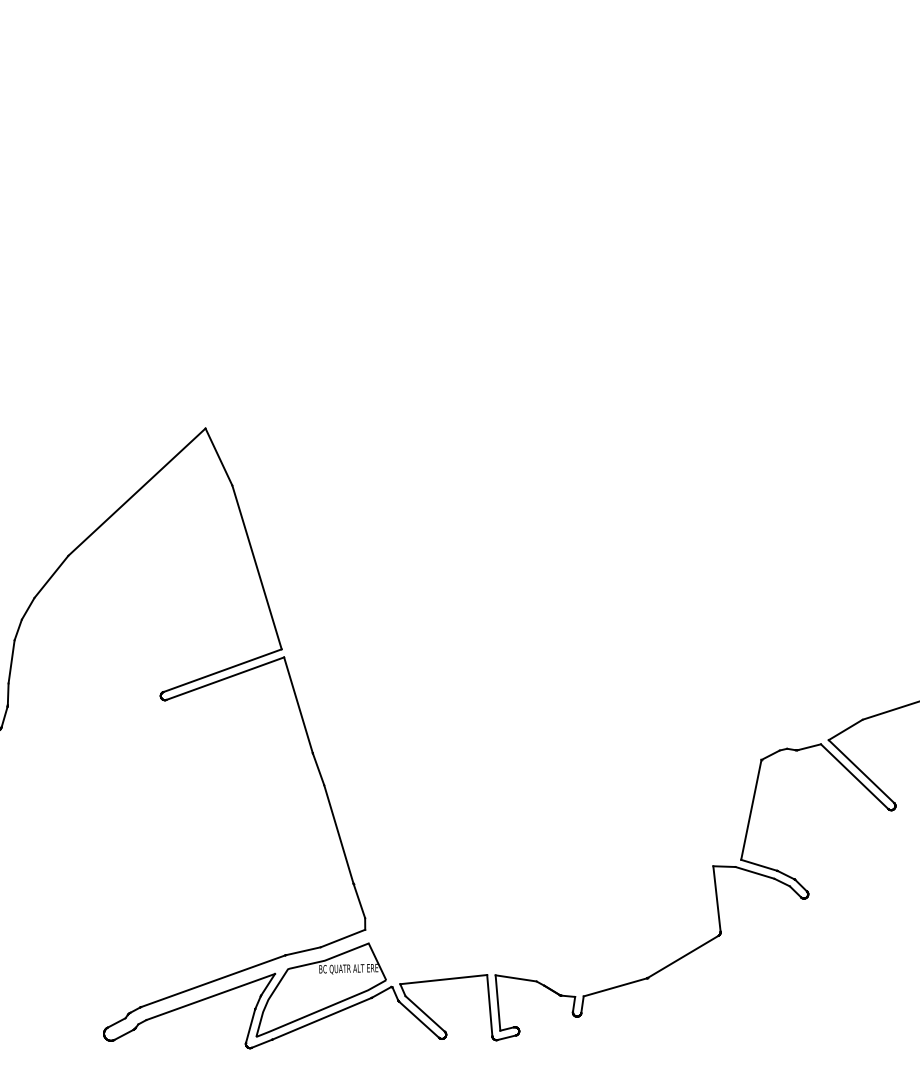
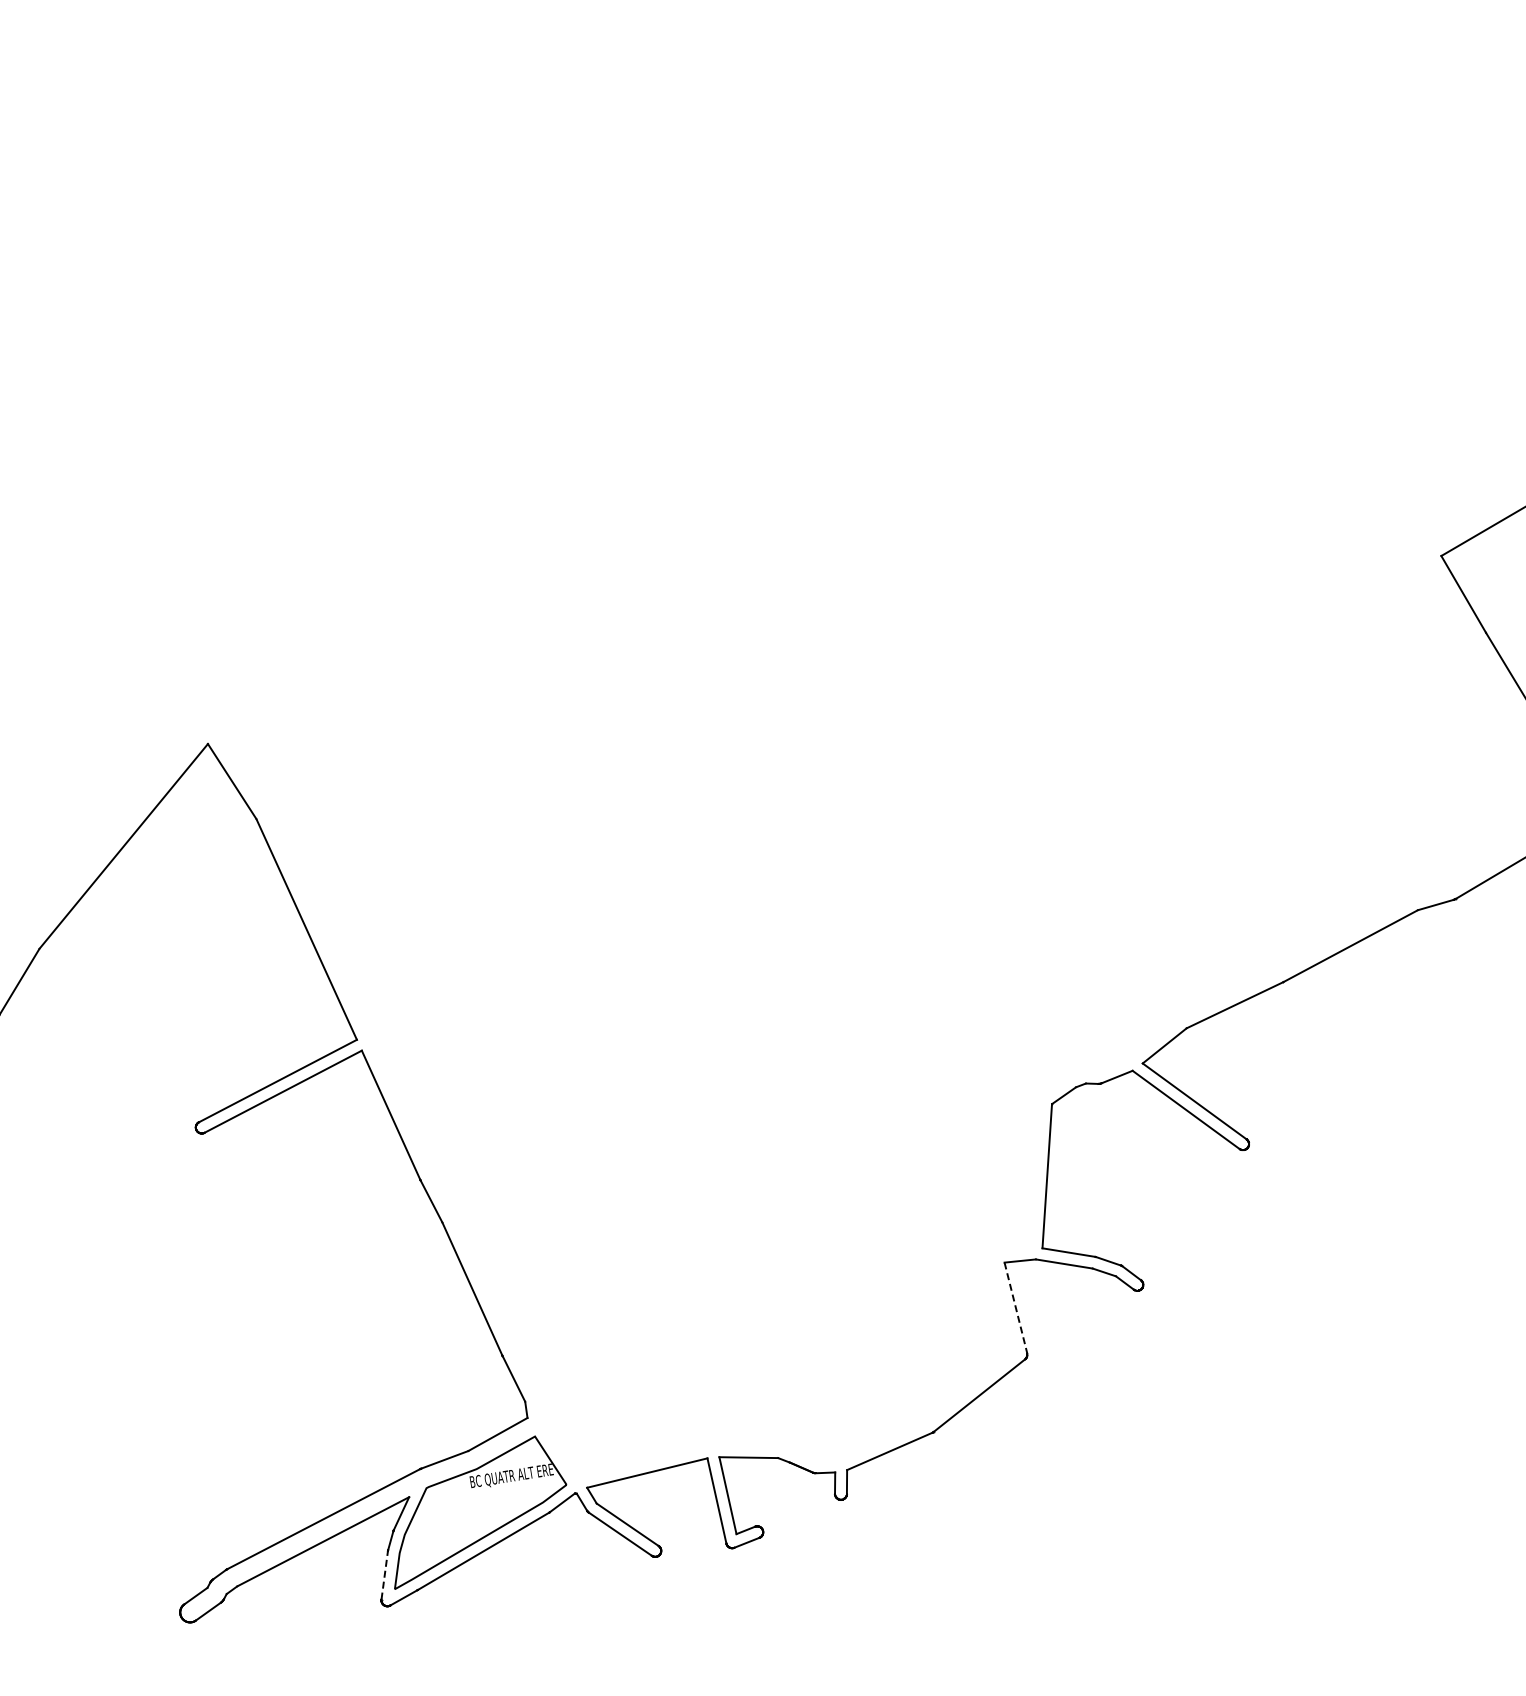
line: (716, 898) -> (1015, 1307), solid -> dashed
line: (250, 1025) -> (384, 1574), solid -> dashed

